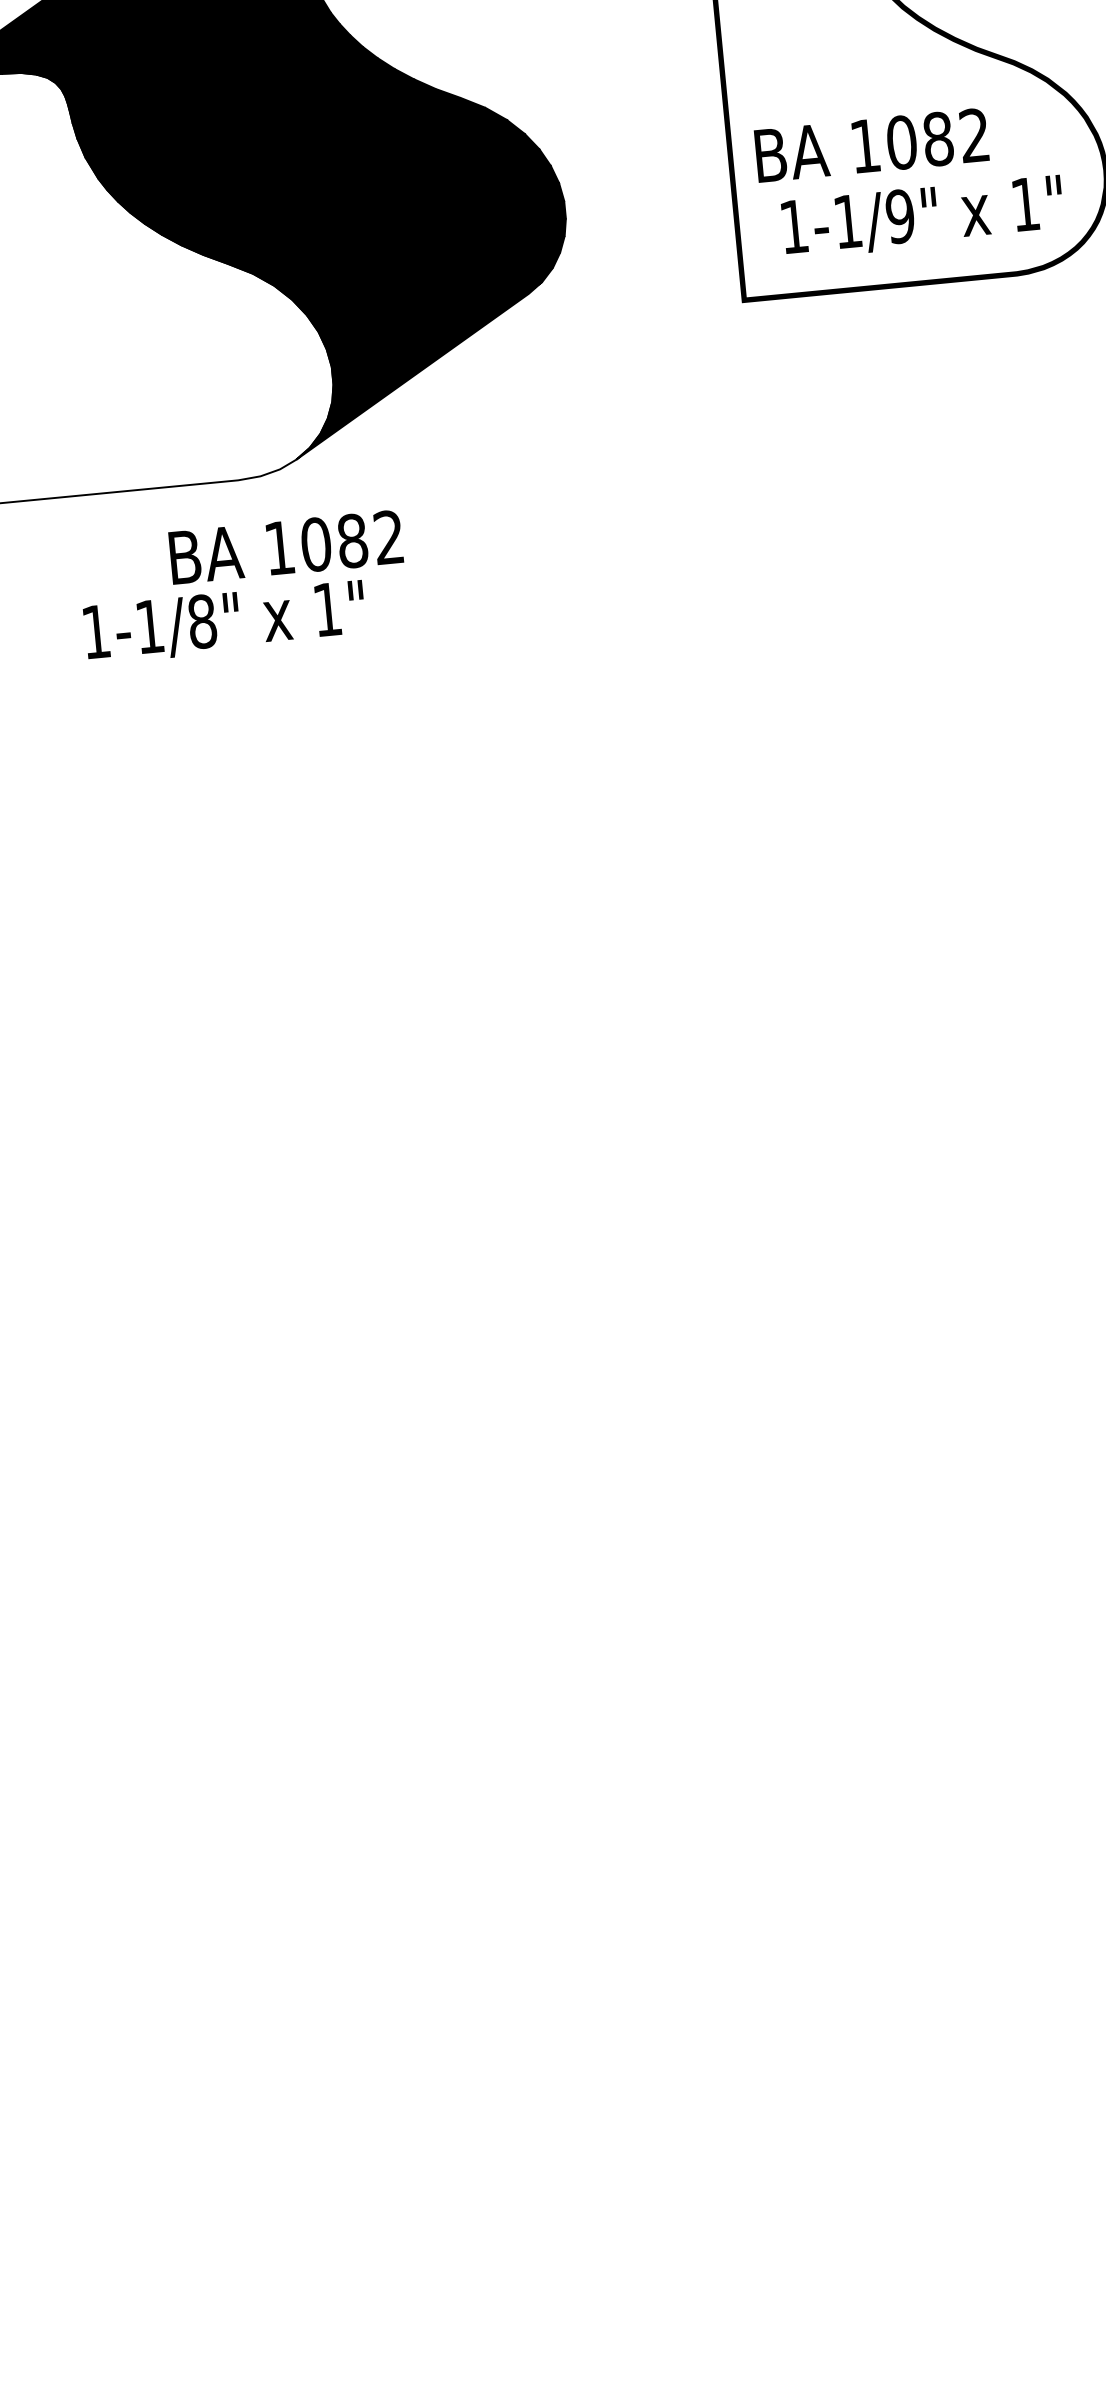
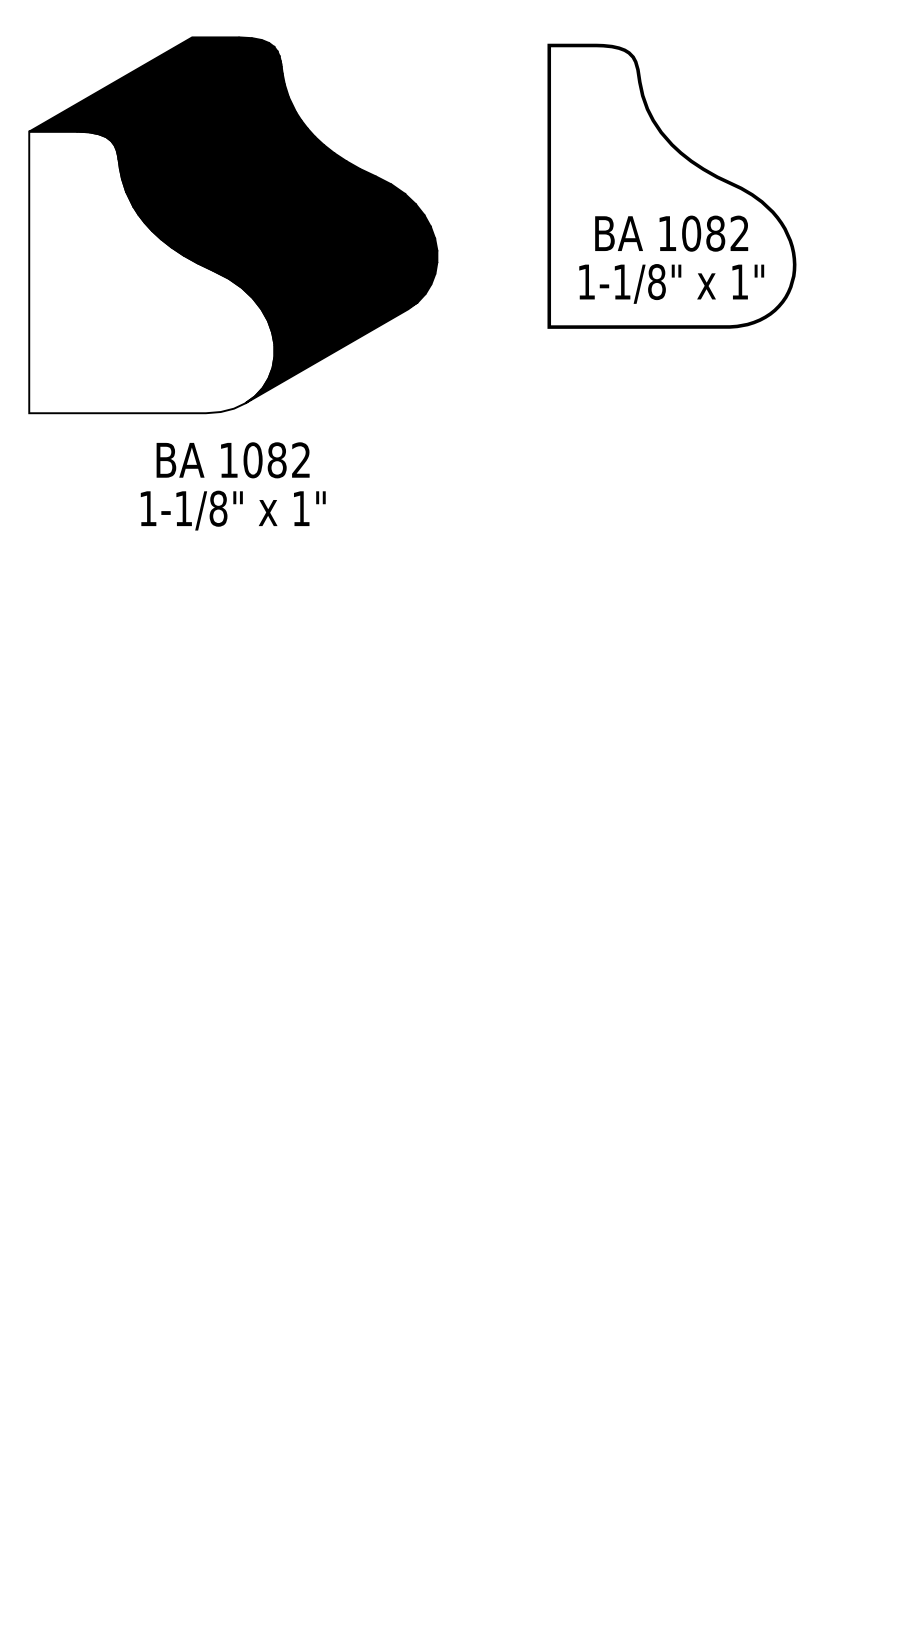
text: (871, 145) -> (671, 233), moved
text: (899, 215) -> (656, 281), 1-1/9" -> 1-1/8"
text: (223, 622) -> (232, 510), moved

